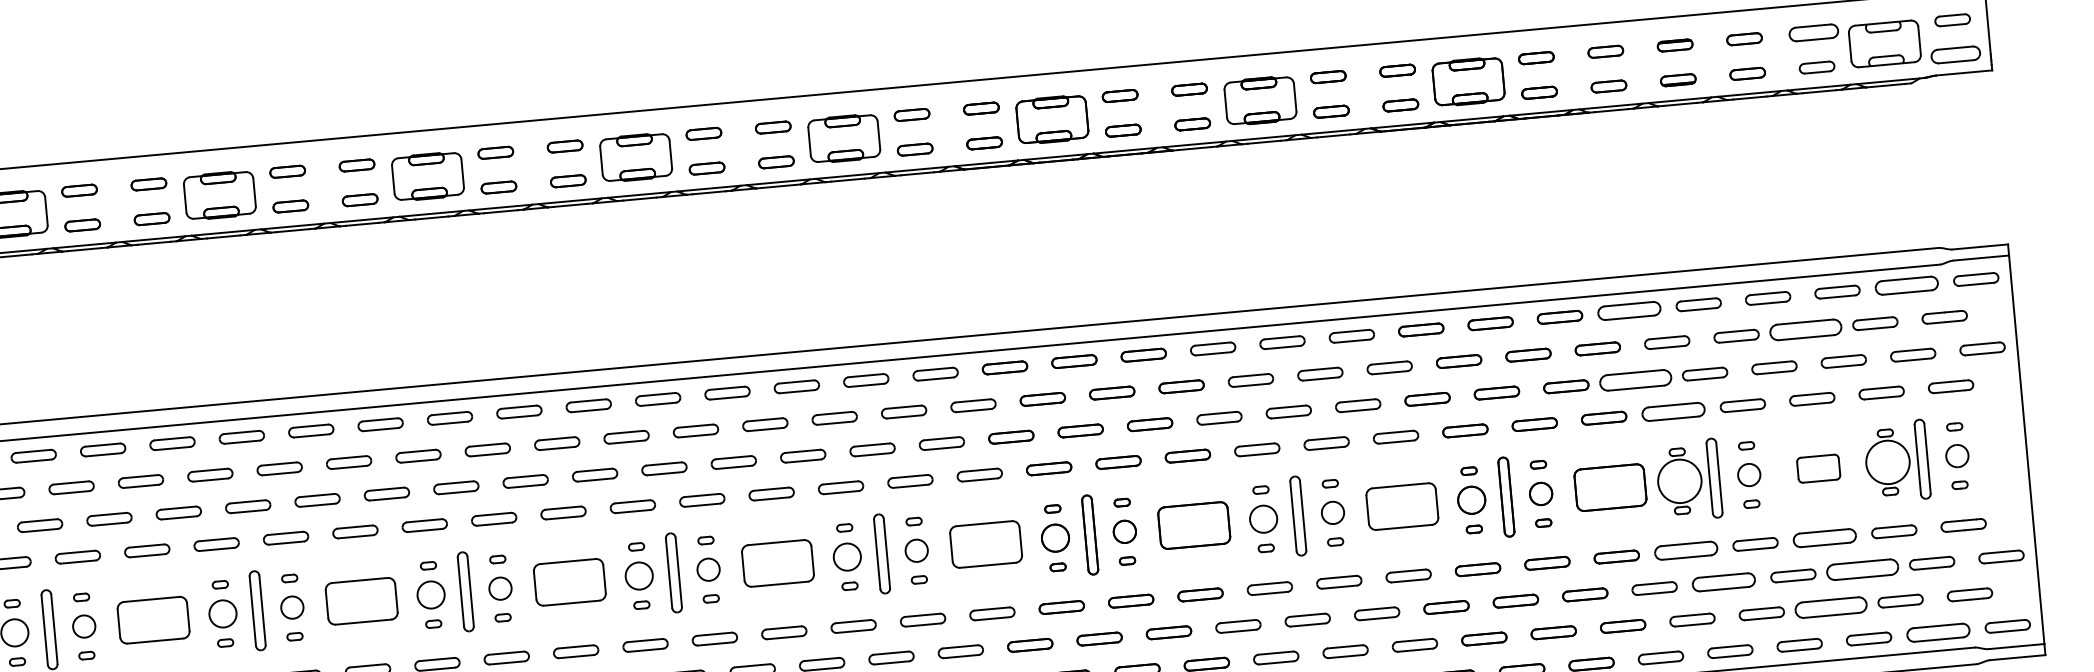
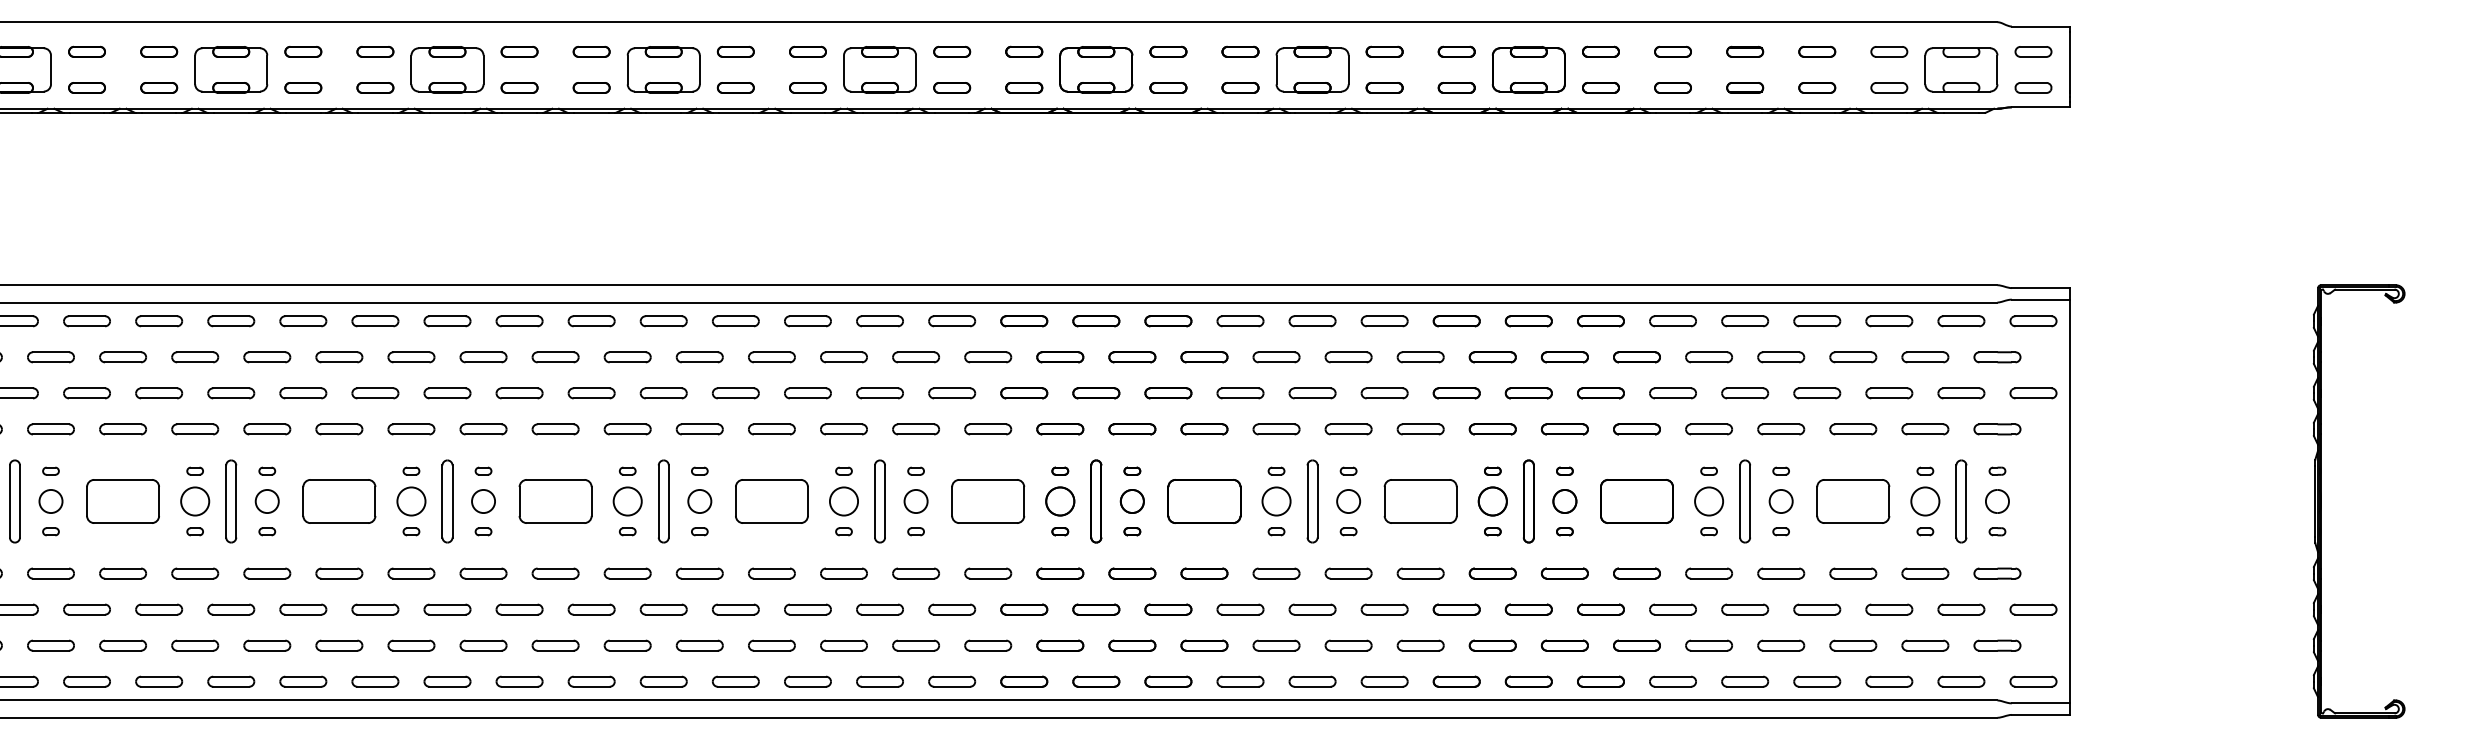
part: (1814, 32) -> (1889, 51), size x0.71
part: (1955, 54) -> (2033, 87), size x0.71
part: (1906, 286) -> (1961, 321), size x0.71
part: (1628, 311) -> (1672, 321), size x0.71
part: (1806, 330) -> (1853, 357), size x0.62
part: (1635, 380) -> (1672, 393), size x0.62
part: (1672, 412) -> (1708, 429), size x0.71
circle: (1888, 462) -> (1925, 501), size x0.62
part: (1818, 468) -> (1853, 501), size x1.67
circle: (1680, 481) -> (1709, 501), size x0.62
part: (1825, 537) -> (1853, 573), size x0.71
part: (1685, 550) -> (1708, 573), size x0.71
part: (1862, 569) -> (1889, 609), size x0.62
part: (1724, 582) -> (1745, 609), size x0.71
part: (1831, 607) -> (1853, 645), size x0.62
part: (1938, 632) -> (1961, 681), size x0.71

